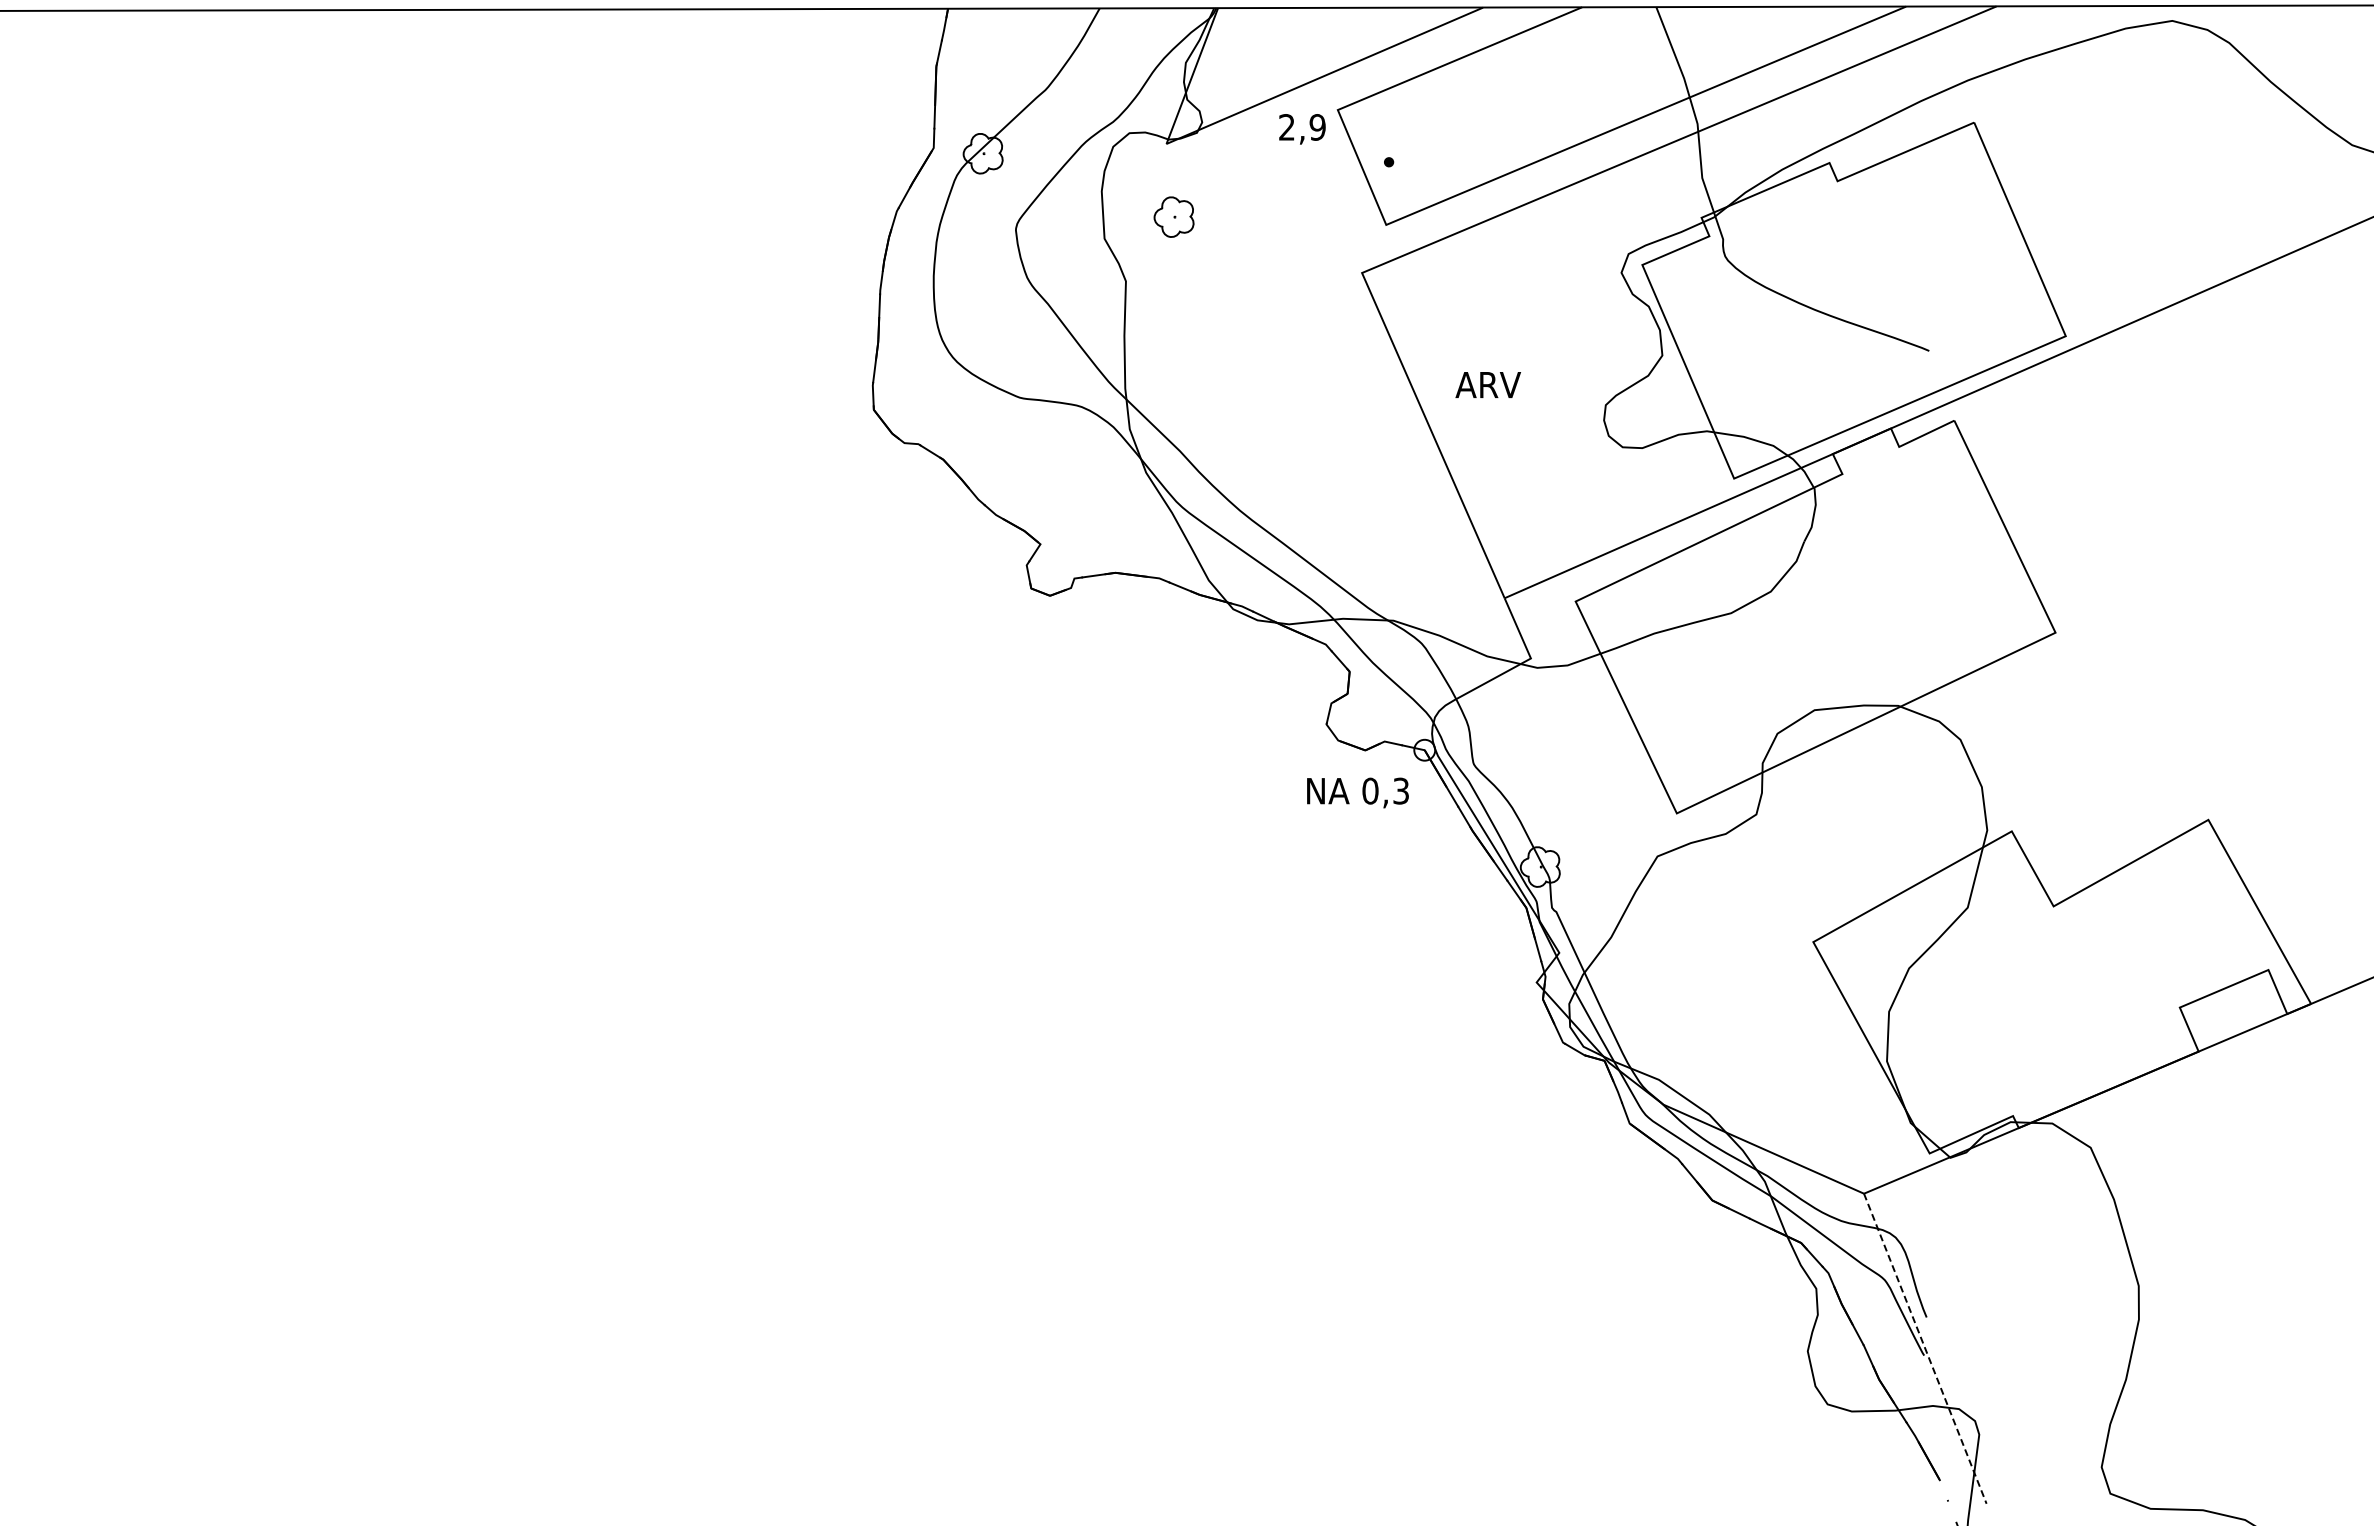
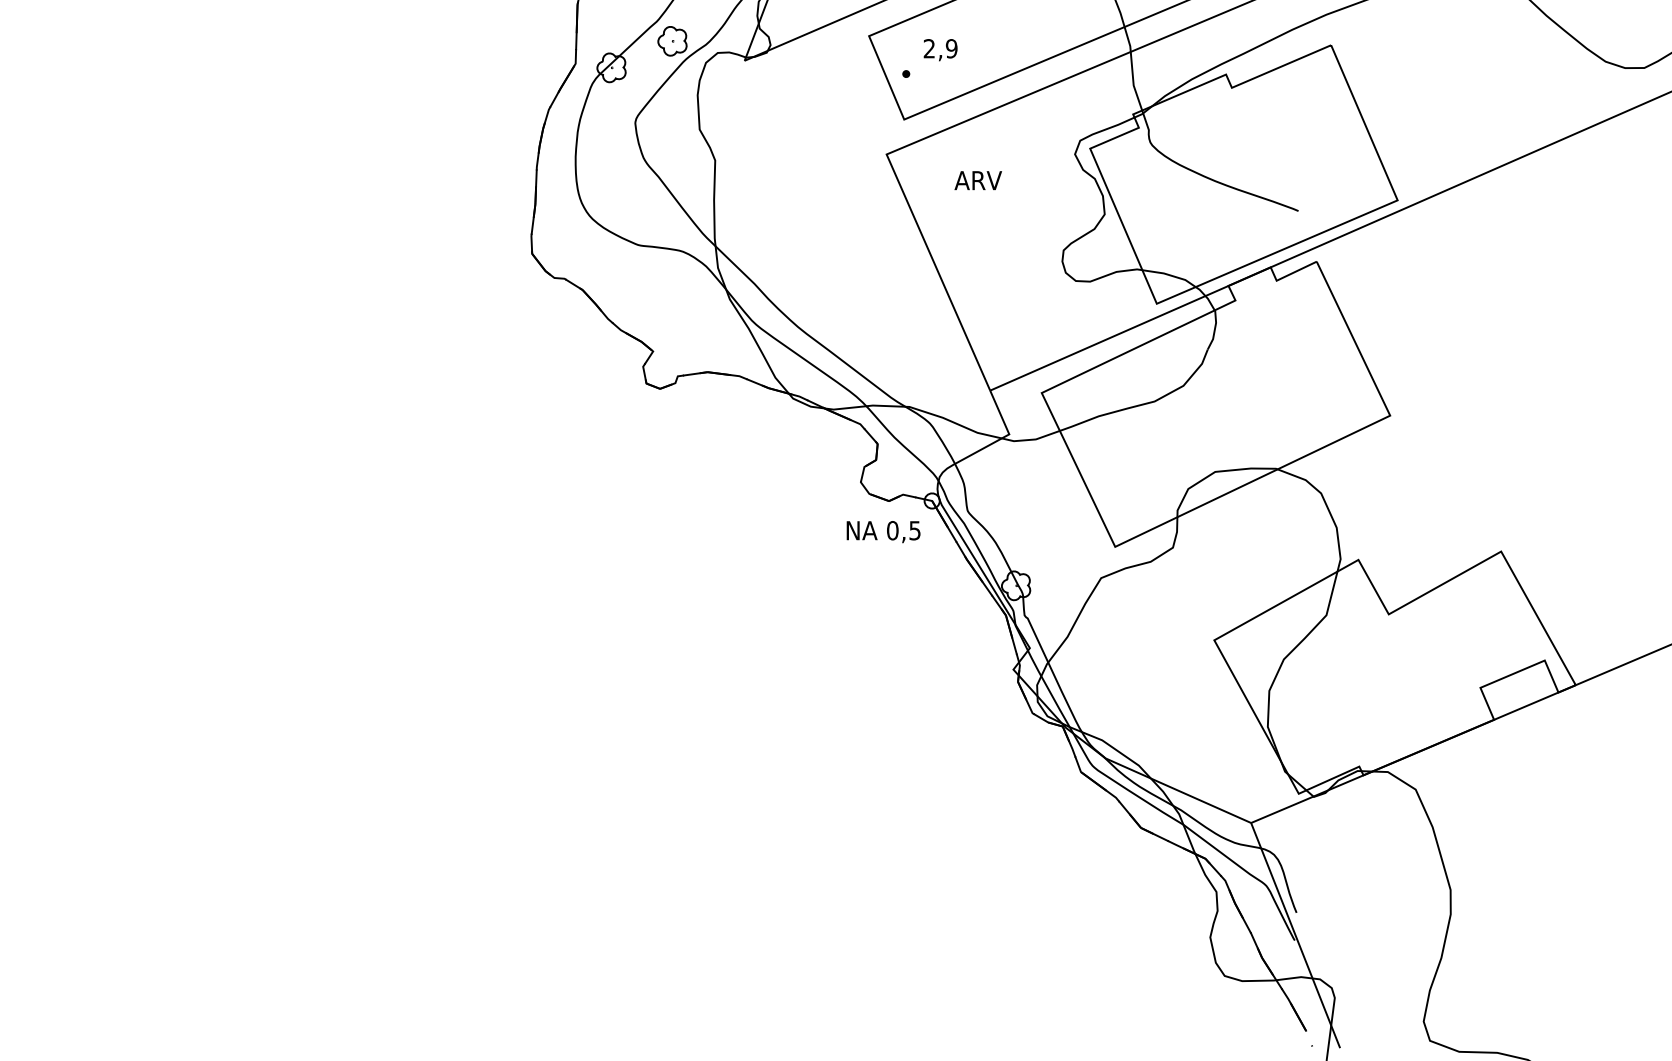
text: (1302, 129) -> (940, 50), moved
part: (1173, 216) -> (672, 40), moved
text: (1487, 384) -> (977, 180), moved
text: (1401, 790) -> (915, 530), 0,3 -> 0,5
line: (1925, 1348) -> (1295, 935), dashed -> solid

